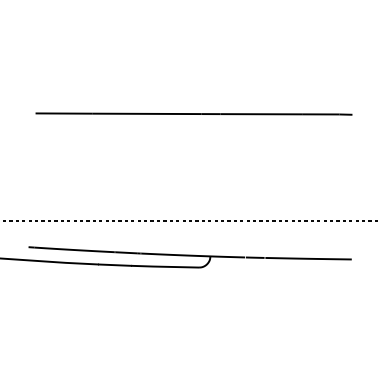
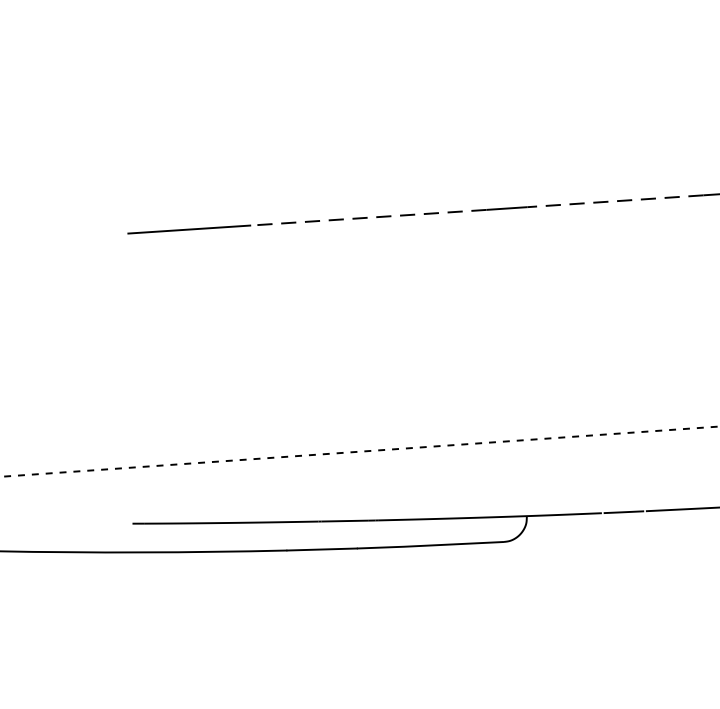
line: (146, 113) -> (367, 217), solid -> dashed
line: (261, 114) -> (615, 201), solid -> dashed

